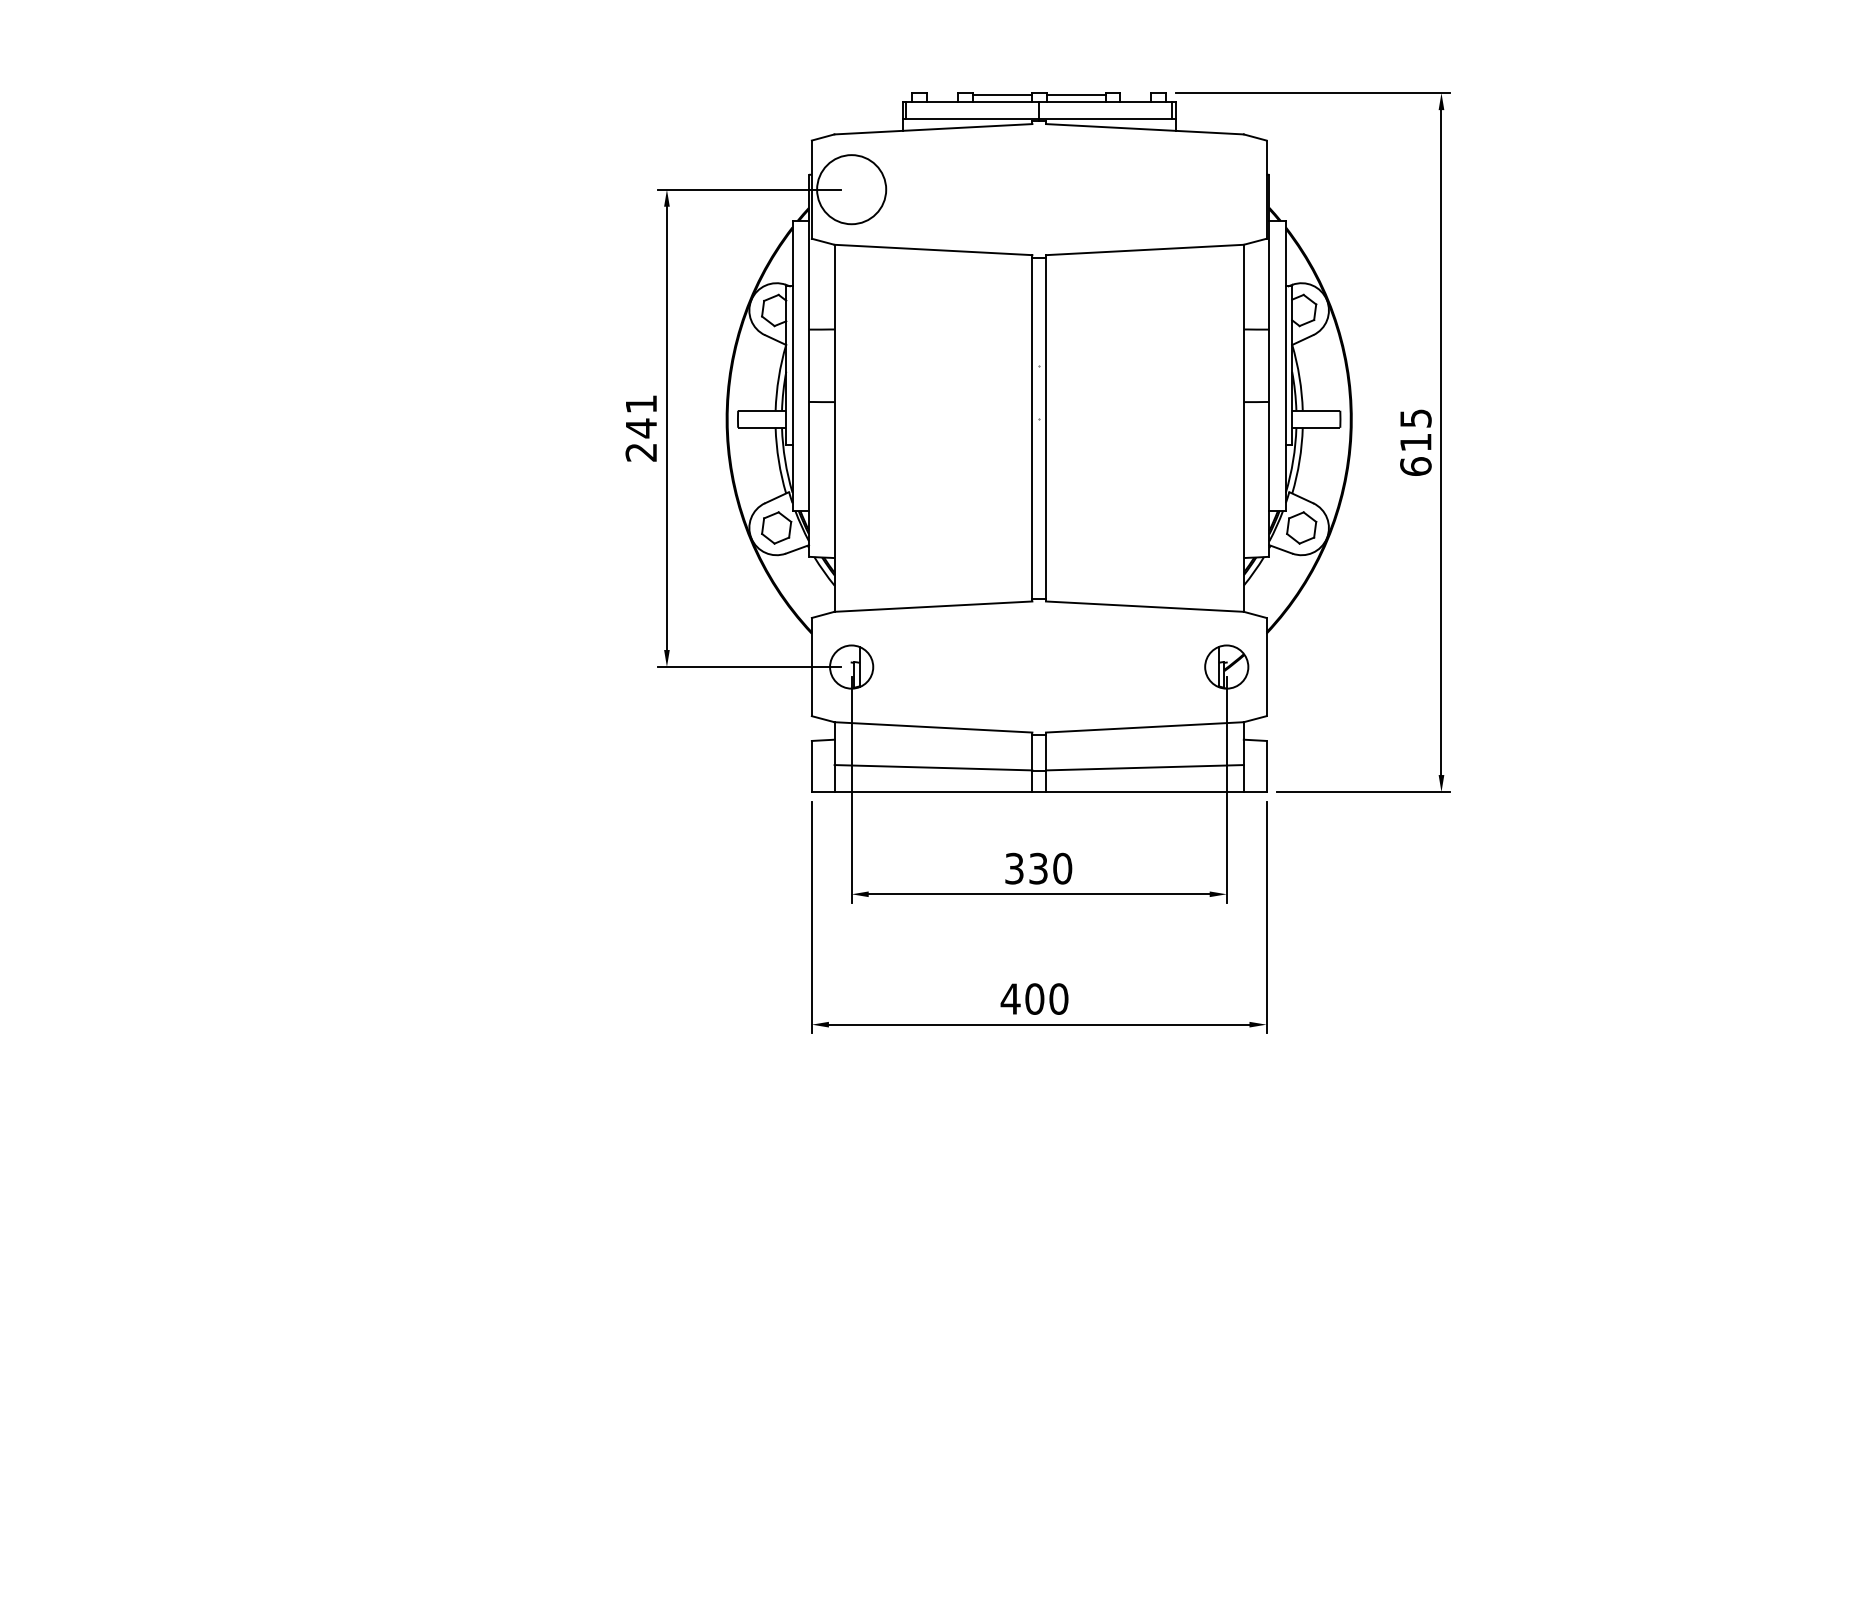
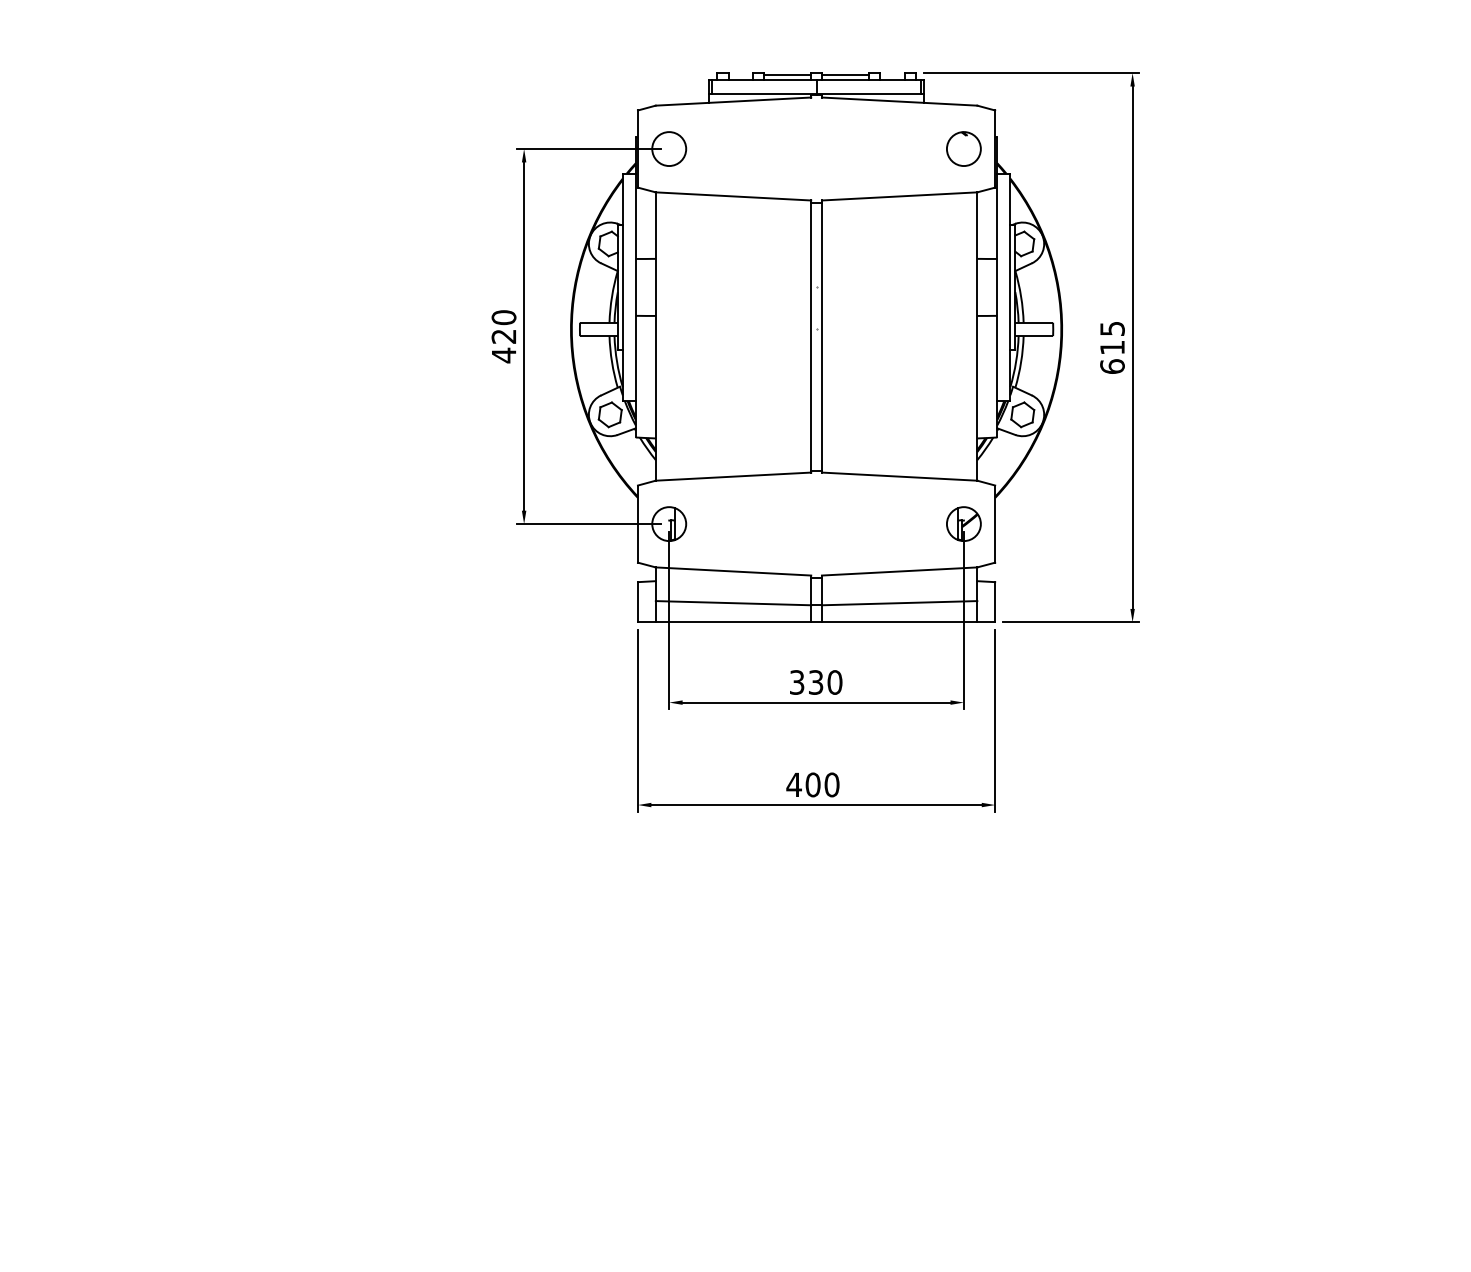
part: (1226, 188) -> (963, 148), added
circle: (851, 190) -> (669, 149), size x0.62
text: (640, 428) -> (503, 336), 241 -> 420

